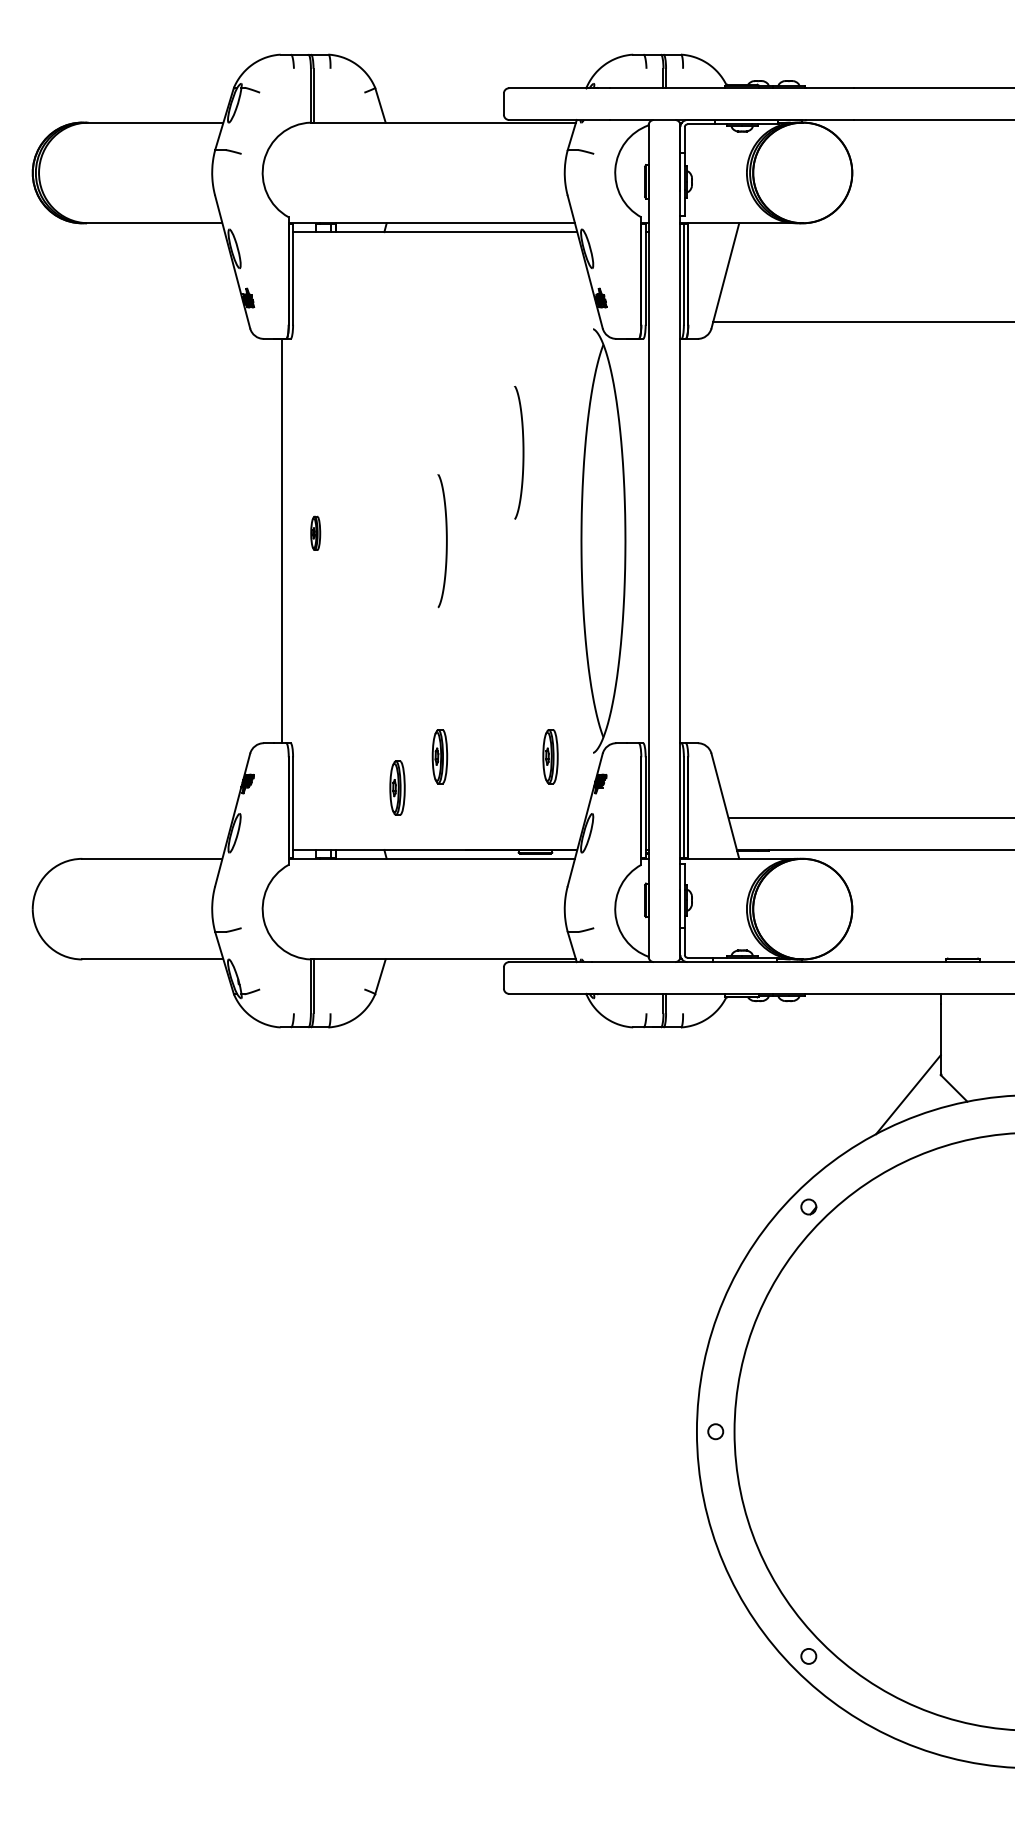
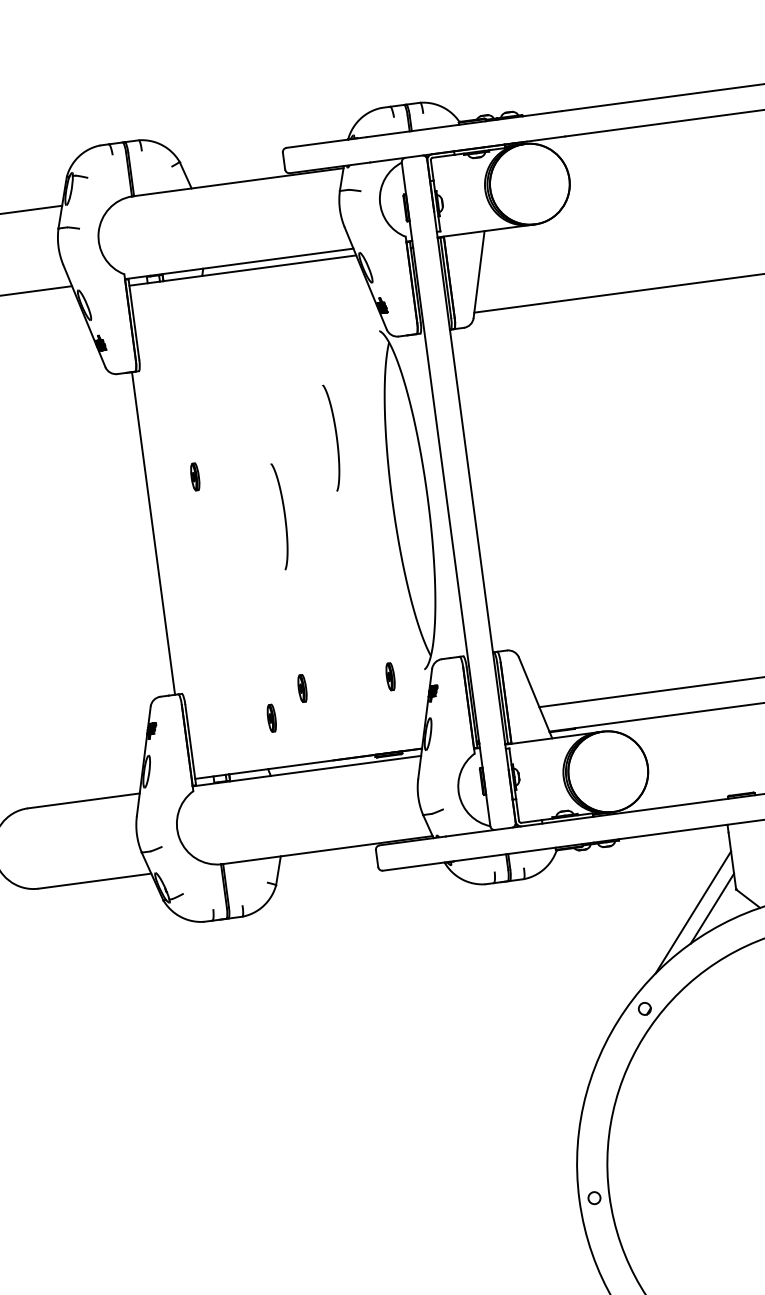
part: (315, 532) -> (194, 476), moved
part: (439, 755) -> (302, 687), size x0.62
part: (549, 755) -> (389, 676), size x0.62
part: (396, 787) -> (271, 717), size x0.62
line: (883, 1096) -> (692, 912), added

